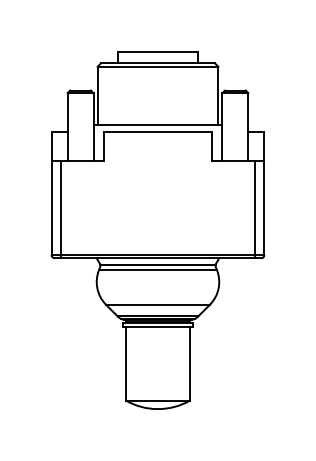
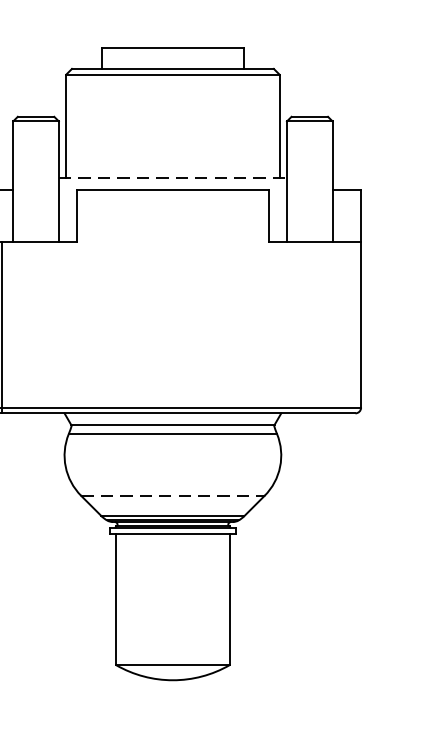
line: (158, 125) -> (173, 178), solid -> dashed
line: (254, 209) -> (343, 327), removed
line: (157, 304) -> (172, 495), solid -> dashed

